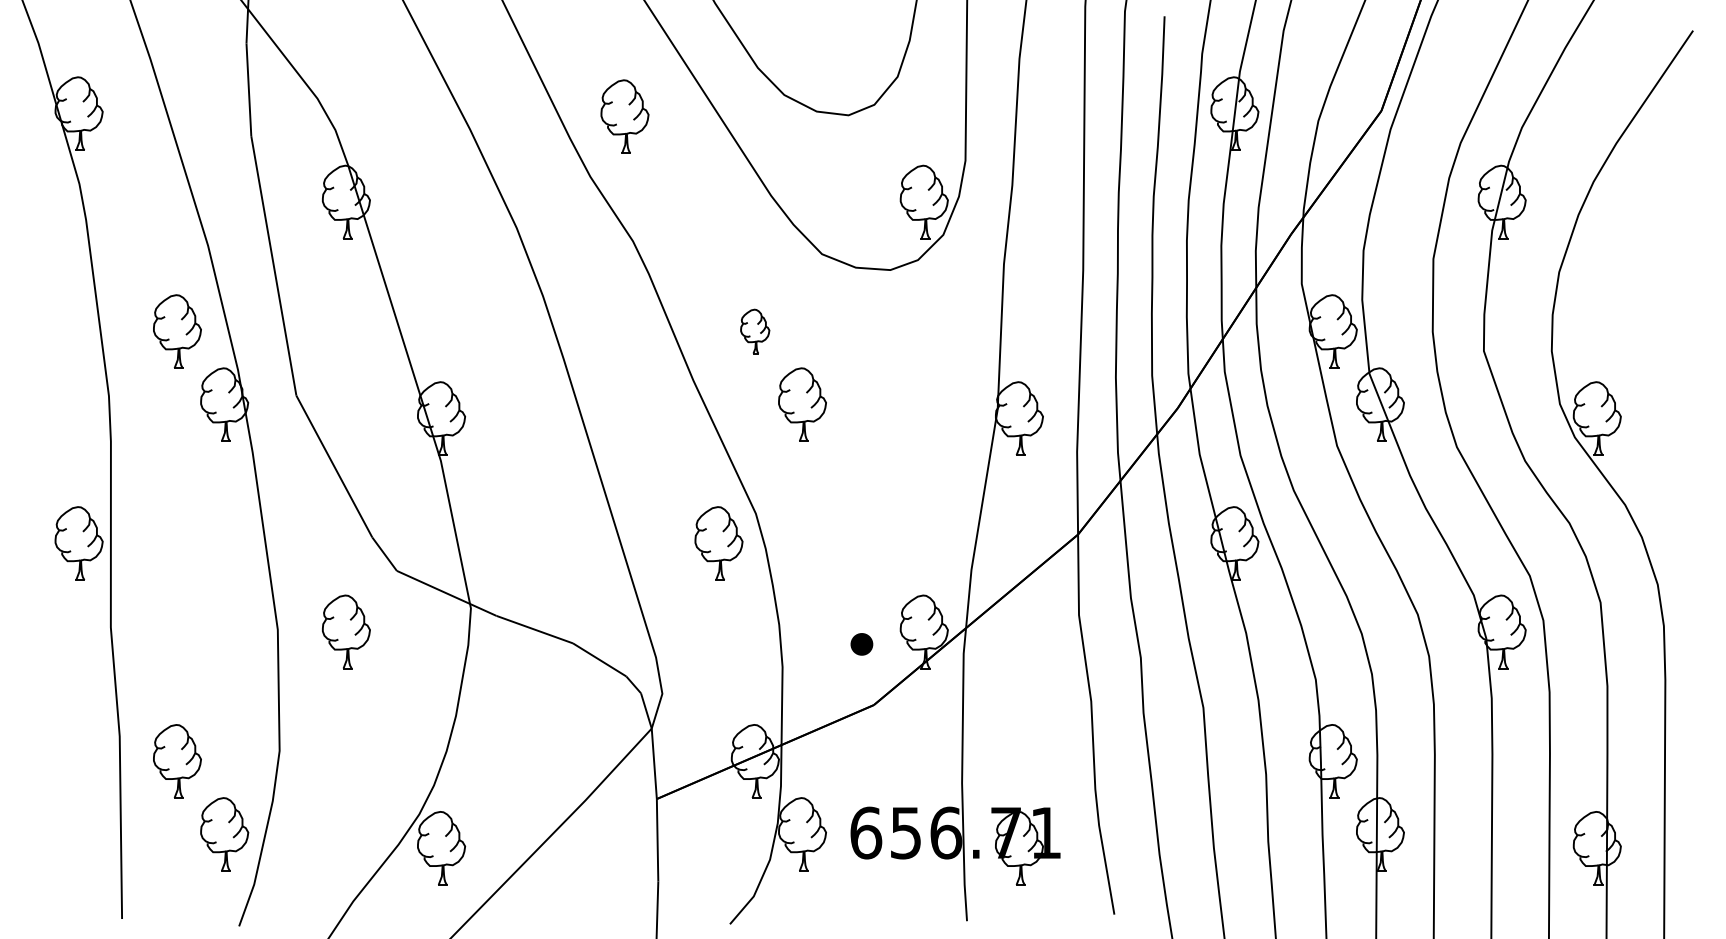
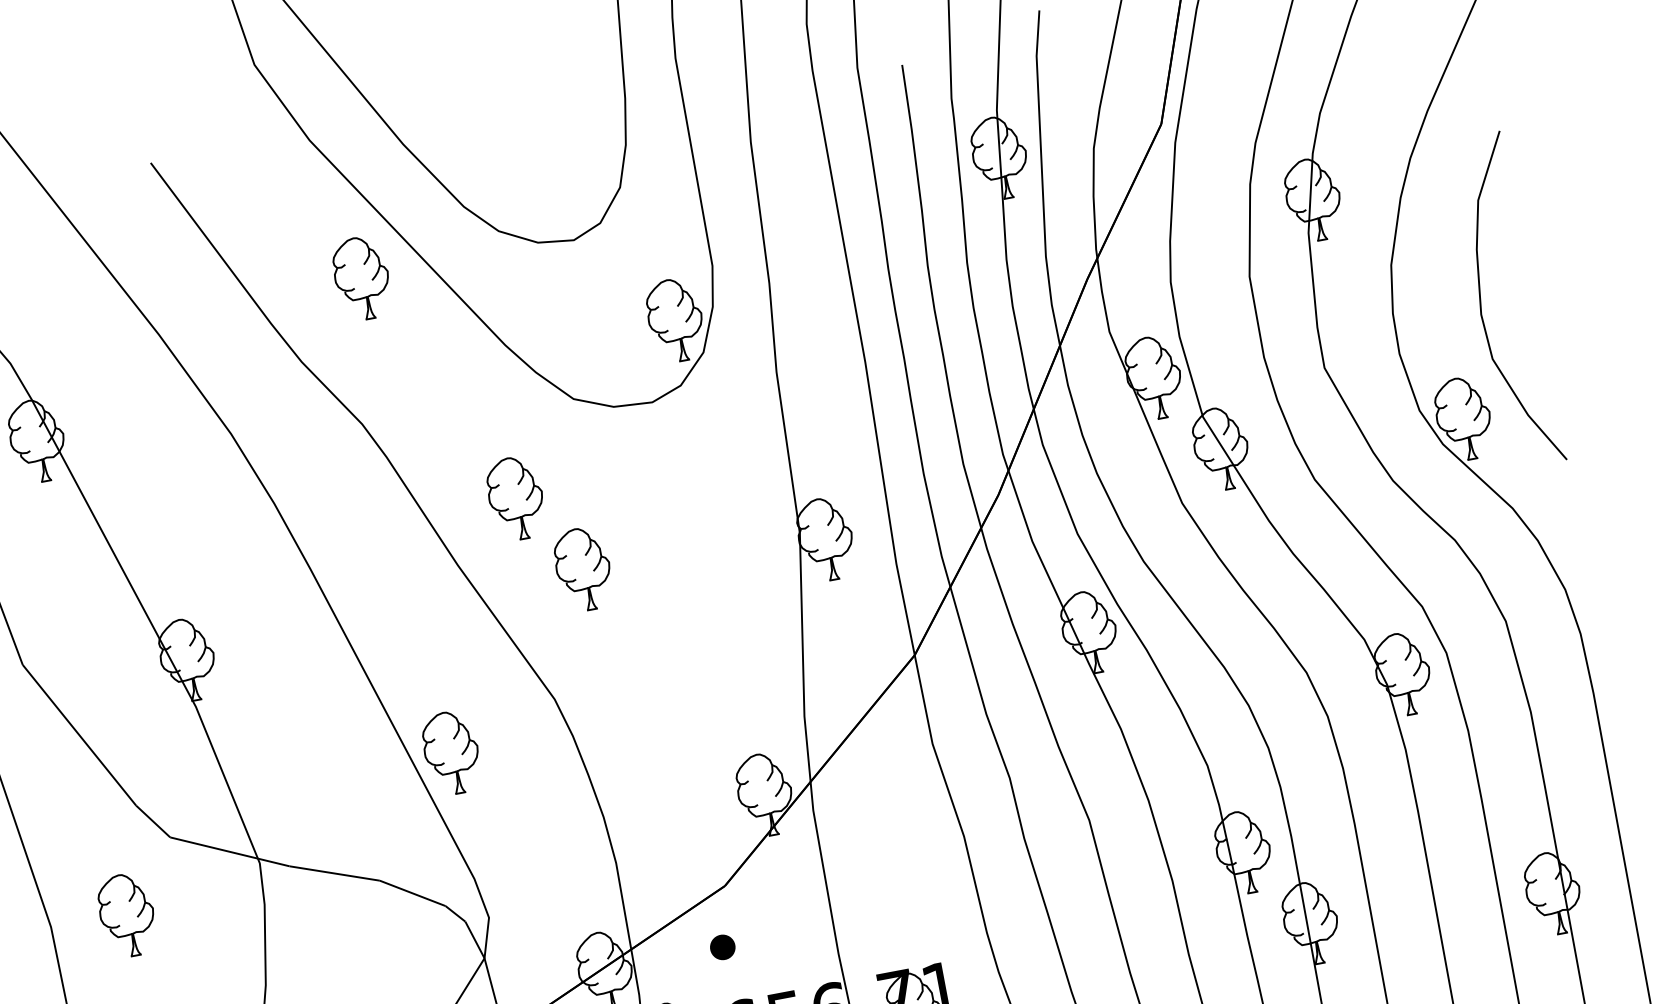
part: (624, 116) -> (361, 278), moved
curve: (1632, 318) -> (1481, 300), added
part: (754, 331) -> (515, 498), size x1.67
part: (718, 543) -> (451, 753), moved
part: (861, 644) -> (722, 947), moved

